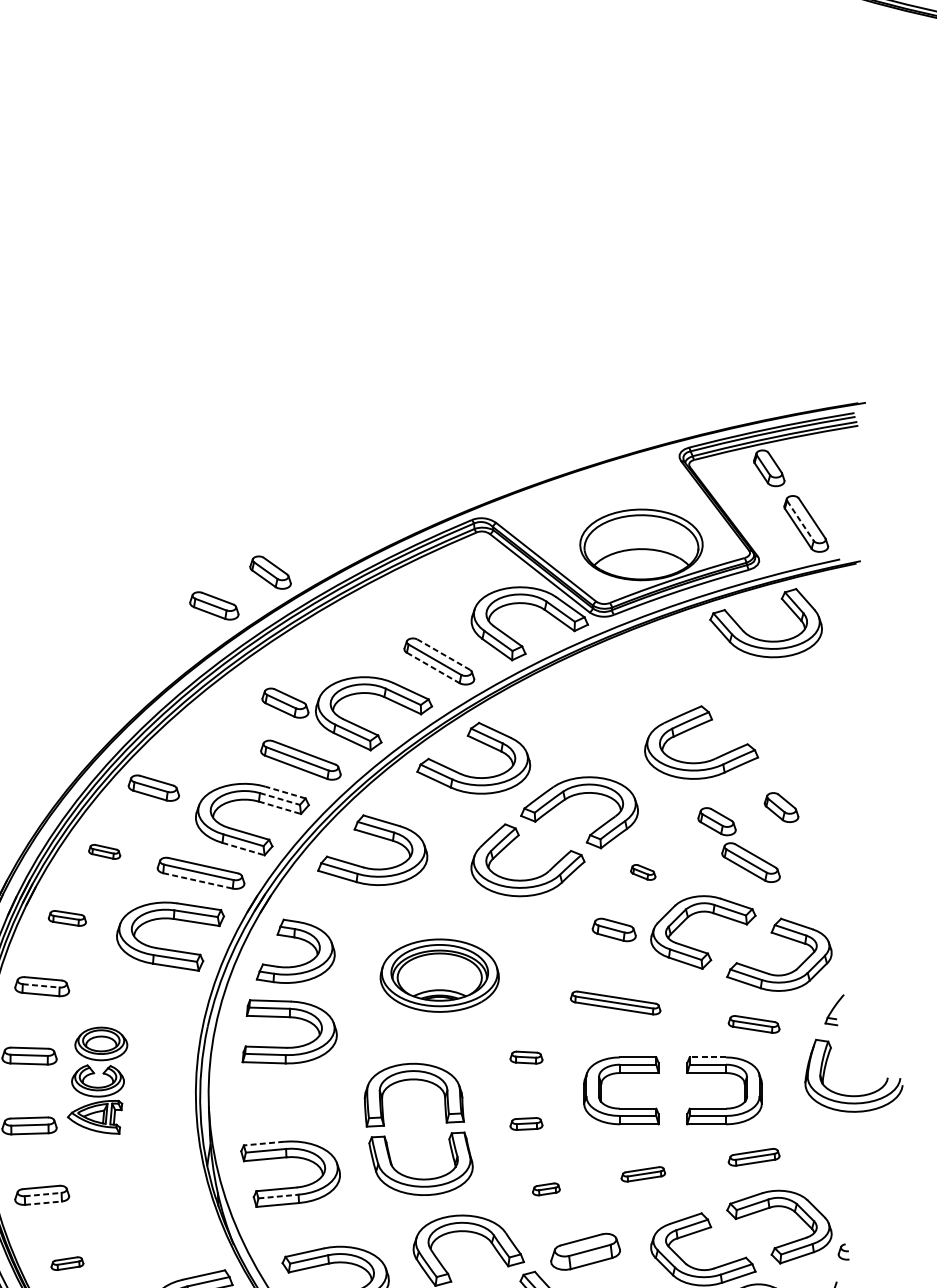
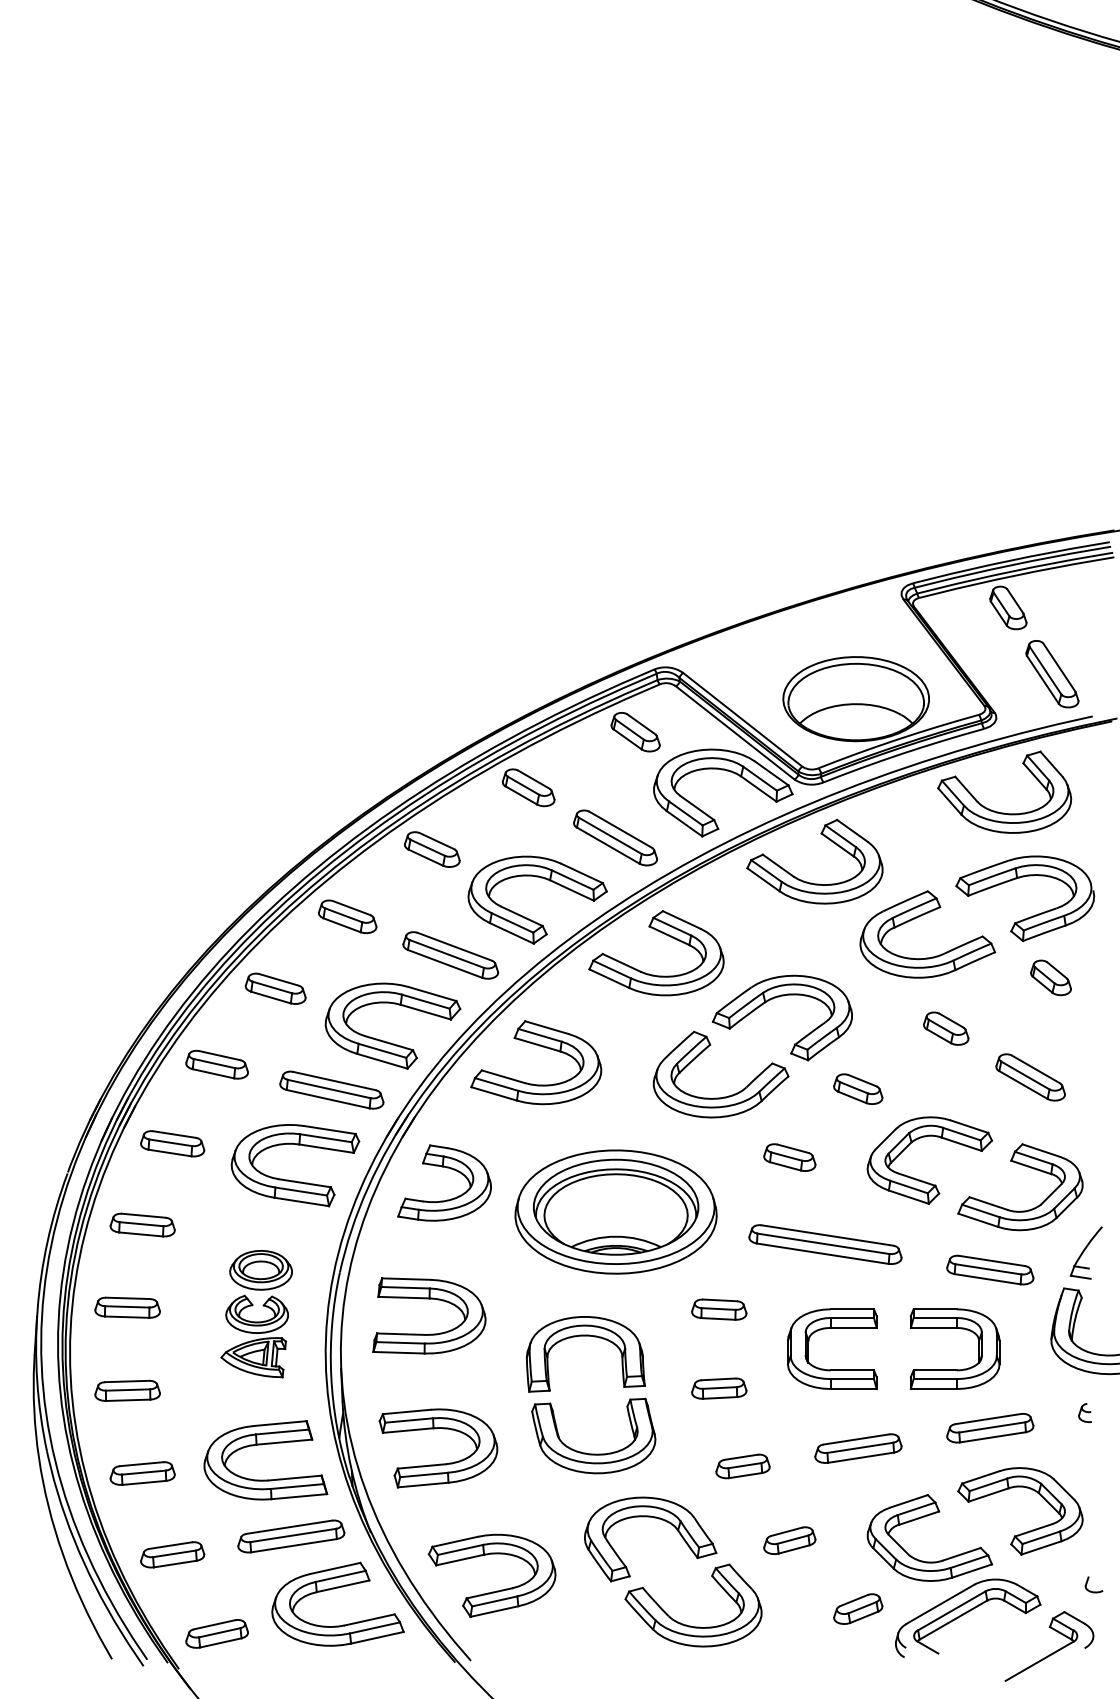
line: (800, 520) -> (1045, 670), dashed -> solid
part: (270, 572) -> (635, 732), moved
part: (214, 605) -> (347, 916), moved
part: (366, 619) -> (528, 787), added
line: (443, 654) -> (620, 829), dashed -> solid
line: (433, 667) -> (608, 845), dashed -> solid
part: (600, 698) -> (807, 881), added
part: (285, 703) -> (432, 849), moved
part: (789, 726) -> (1032, 915), added
line: (285, 792) -> (432, 994), dashed -> solid
line: (279, 798) -> (425, 1001), dashed -> solid
part: (781, 807) -> (1050, 977), moved
line: (280, 808) -> (426, 1012), dashed -> solid
line: (243, 849) -> (382, 1061), dashed -> solid
part: (104, 851) -> (216, 1064), size x1.67
part: (750, 862) -> (1030, 1077), moved
part: (643, 871) -> (858, 1088), size x1.67
line: (198, 881) -> (328, 1099), dashed -> solid
part: (67, 918) -> (172, 1143), size x1.43
part: (613, 929) -> (789, 1157), moved
part: (439, 975) -> (615, 1211), size x1.43
line: (42, 986) -> (142, 1224), dashed -> solid
part: (615, 1002) -> (825, 1244), size x1.43
part: (834, 1009) -> (1085, 1252), size x1.43
part: (289, 1018) -> (429, 1299), moved
part: (754, 1023) -> (990, 1269), size x1.43
part: (526, 1057) -> (719, 1309), size x1.43
line: (708, 1057) -> (935, 1309), dashed -> solid
part: (97, 1086) -> (256, 1321), moved
part: (526, 1123) -> (719, 1388), size x1.43
line: (263, 1144) -> (406, 1412), dashed -> solid
part: (754, 1157) -> (990, 1428), size x1.43
part: (142, 1171) -> (262, 1445), added
part: (643, 1174) -> (858, 1448), size x1.67
part: (545, 1189) -> (742, 1466), size x1.67
line: (43, 1194) -> (144, 1472), dashed -> solid
line: (278, 1196) -> (424, 1474), dashed -> solid
line: (43, 1202) -> (144, 1482), dashed -> solid
part: (167, 1248) -> (291, 1536), added
part: (585, 1251) -> (789, 1540), size x0.62
part: (843, 1252) -> (1084, 1413), moved
part: (67, 1263) -> (172, 1554), size x1.67

